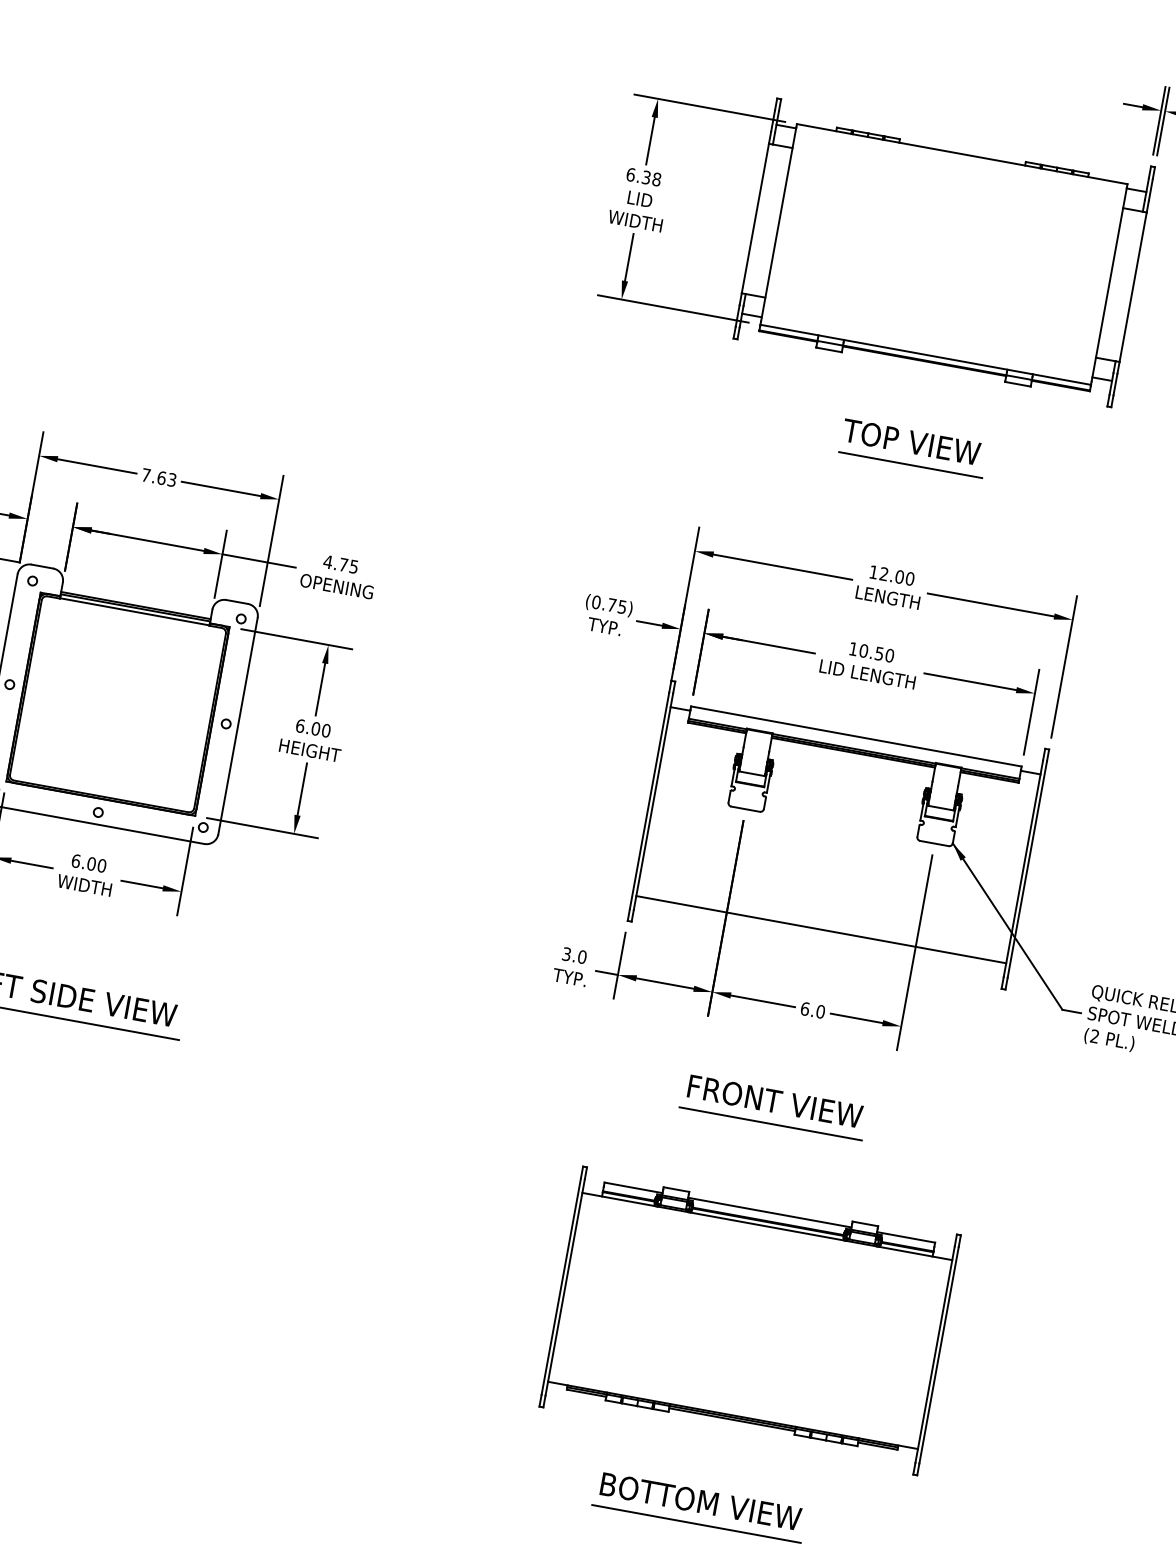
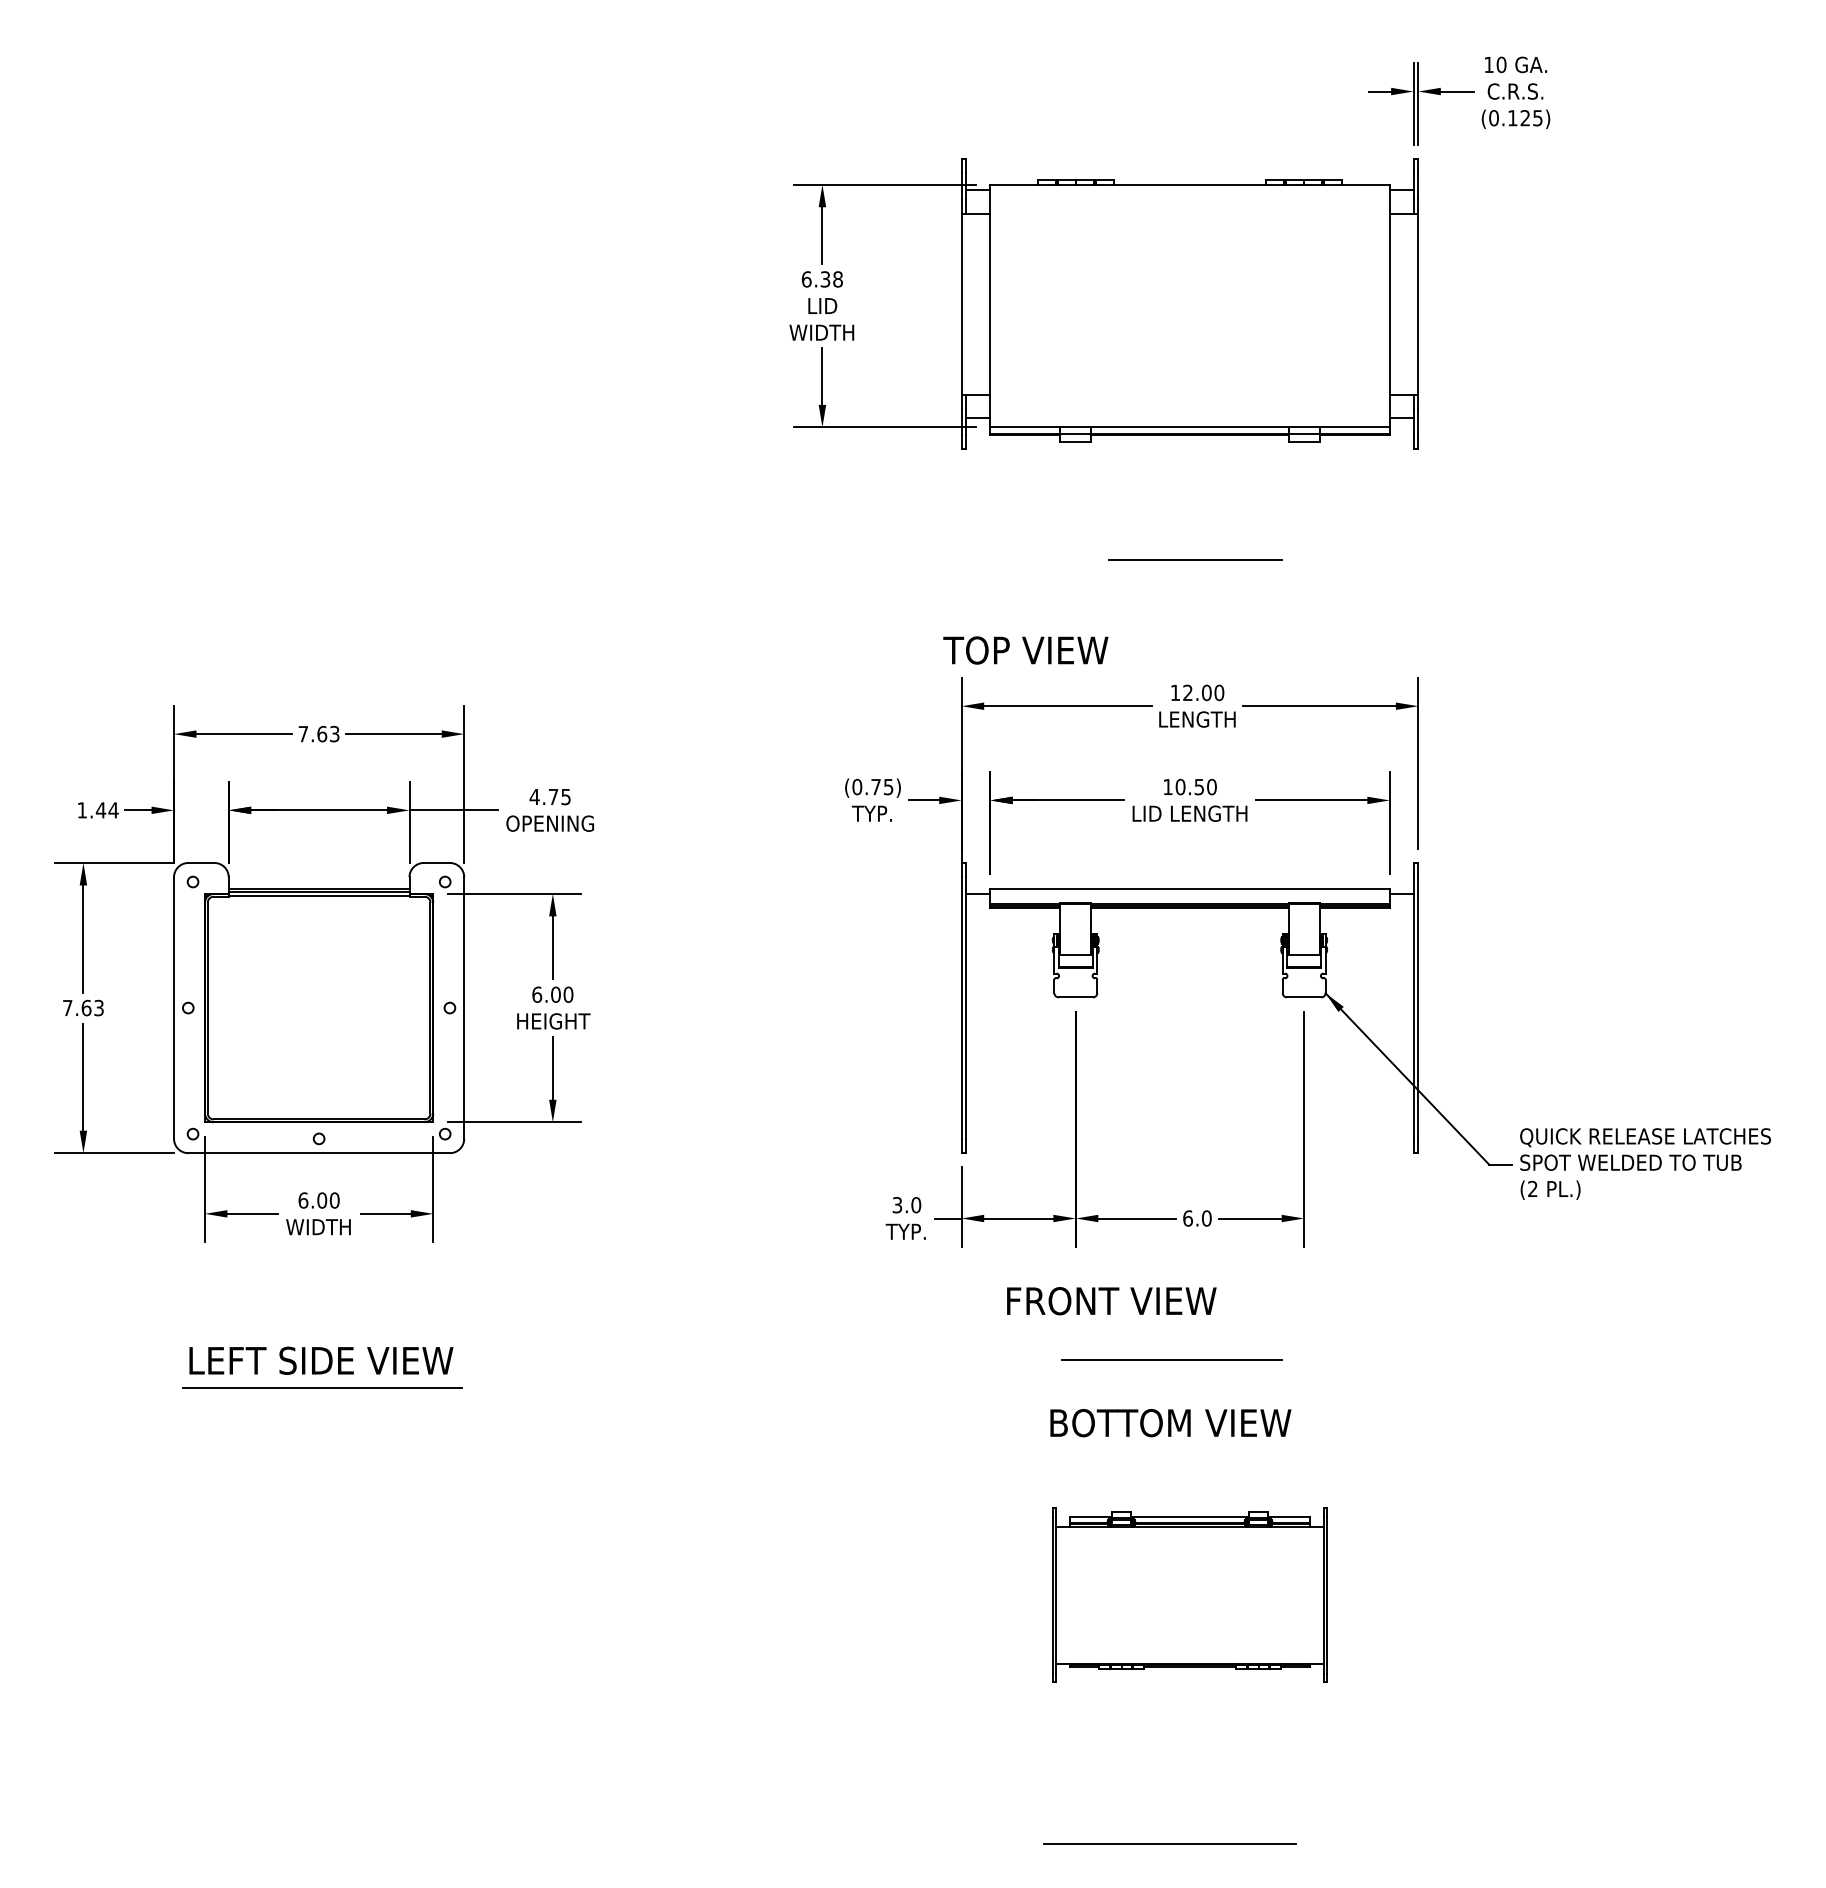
text: (911, 442) -> (1025, 650), moved
line: (820, 929) -> (1189, 1122), removed
text: (775, 1101) -> (1111, 1301), moved
part: (749, 1320) -> (1189, 1594), size x0.6
text: (700, 1501) -> (1170, 1423), moved

